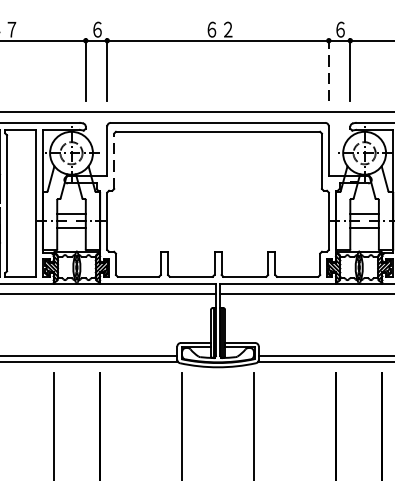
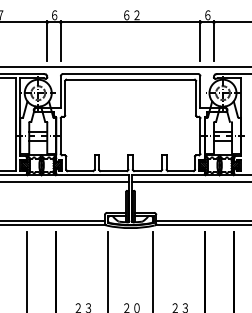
line: (328, 69) -> (200, 40), dashed -> solid
line: (114, 160) -> (65, 97), dashed -> solid

